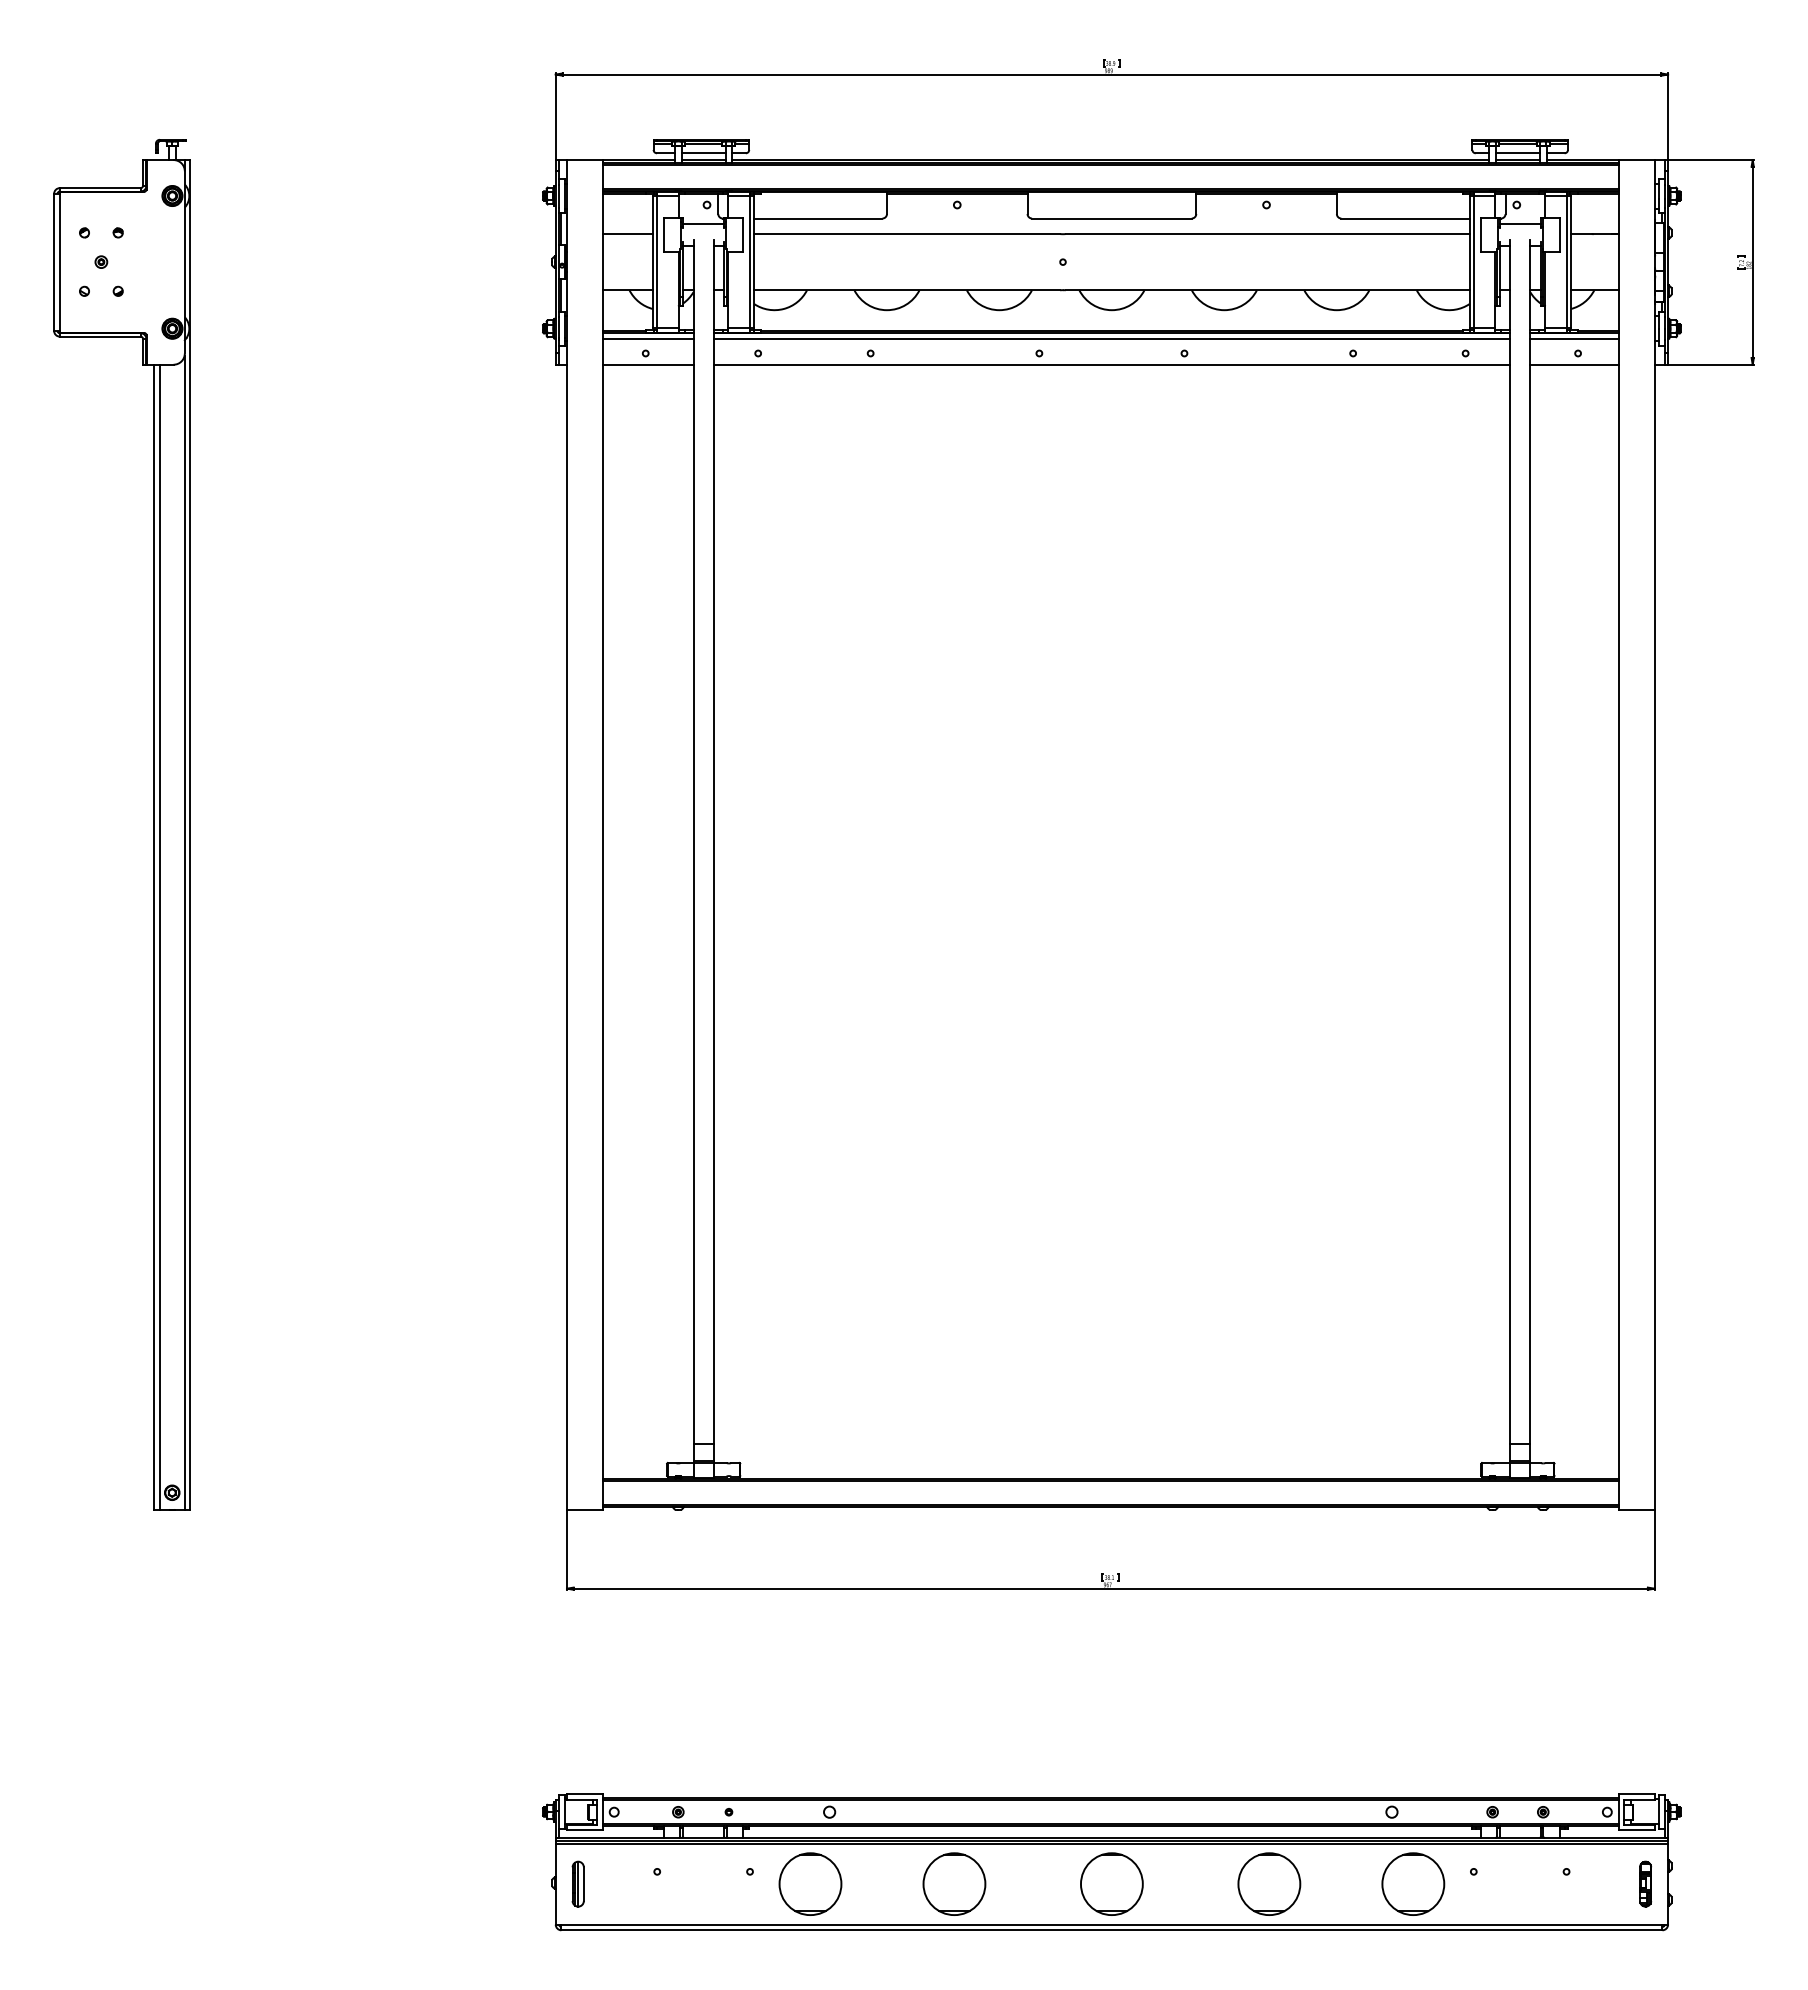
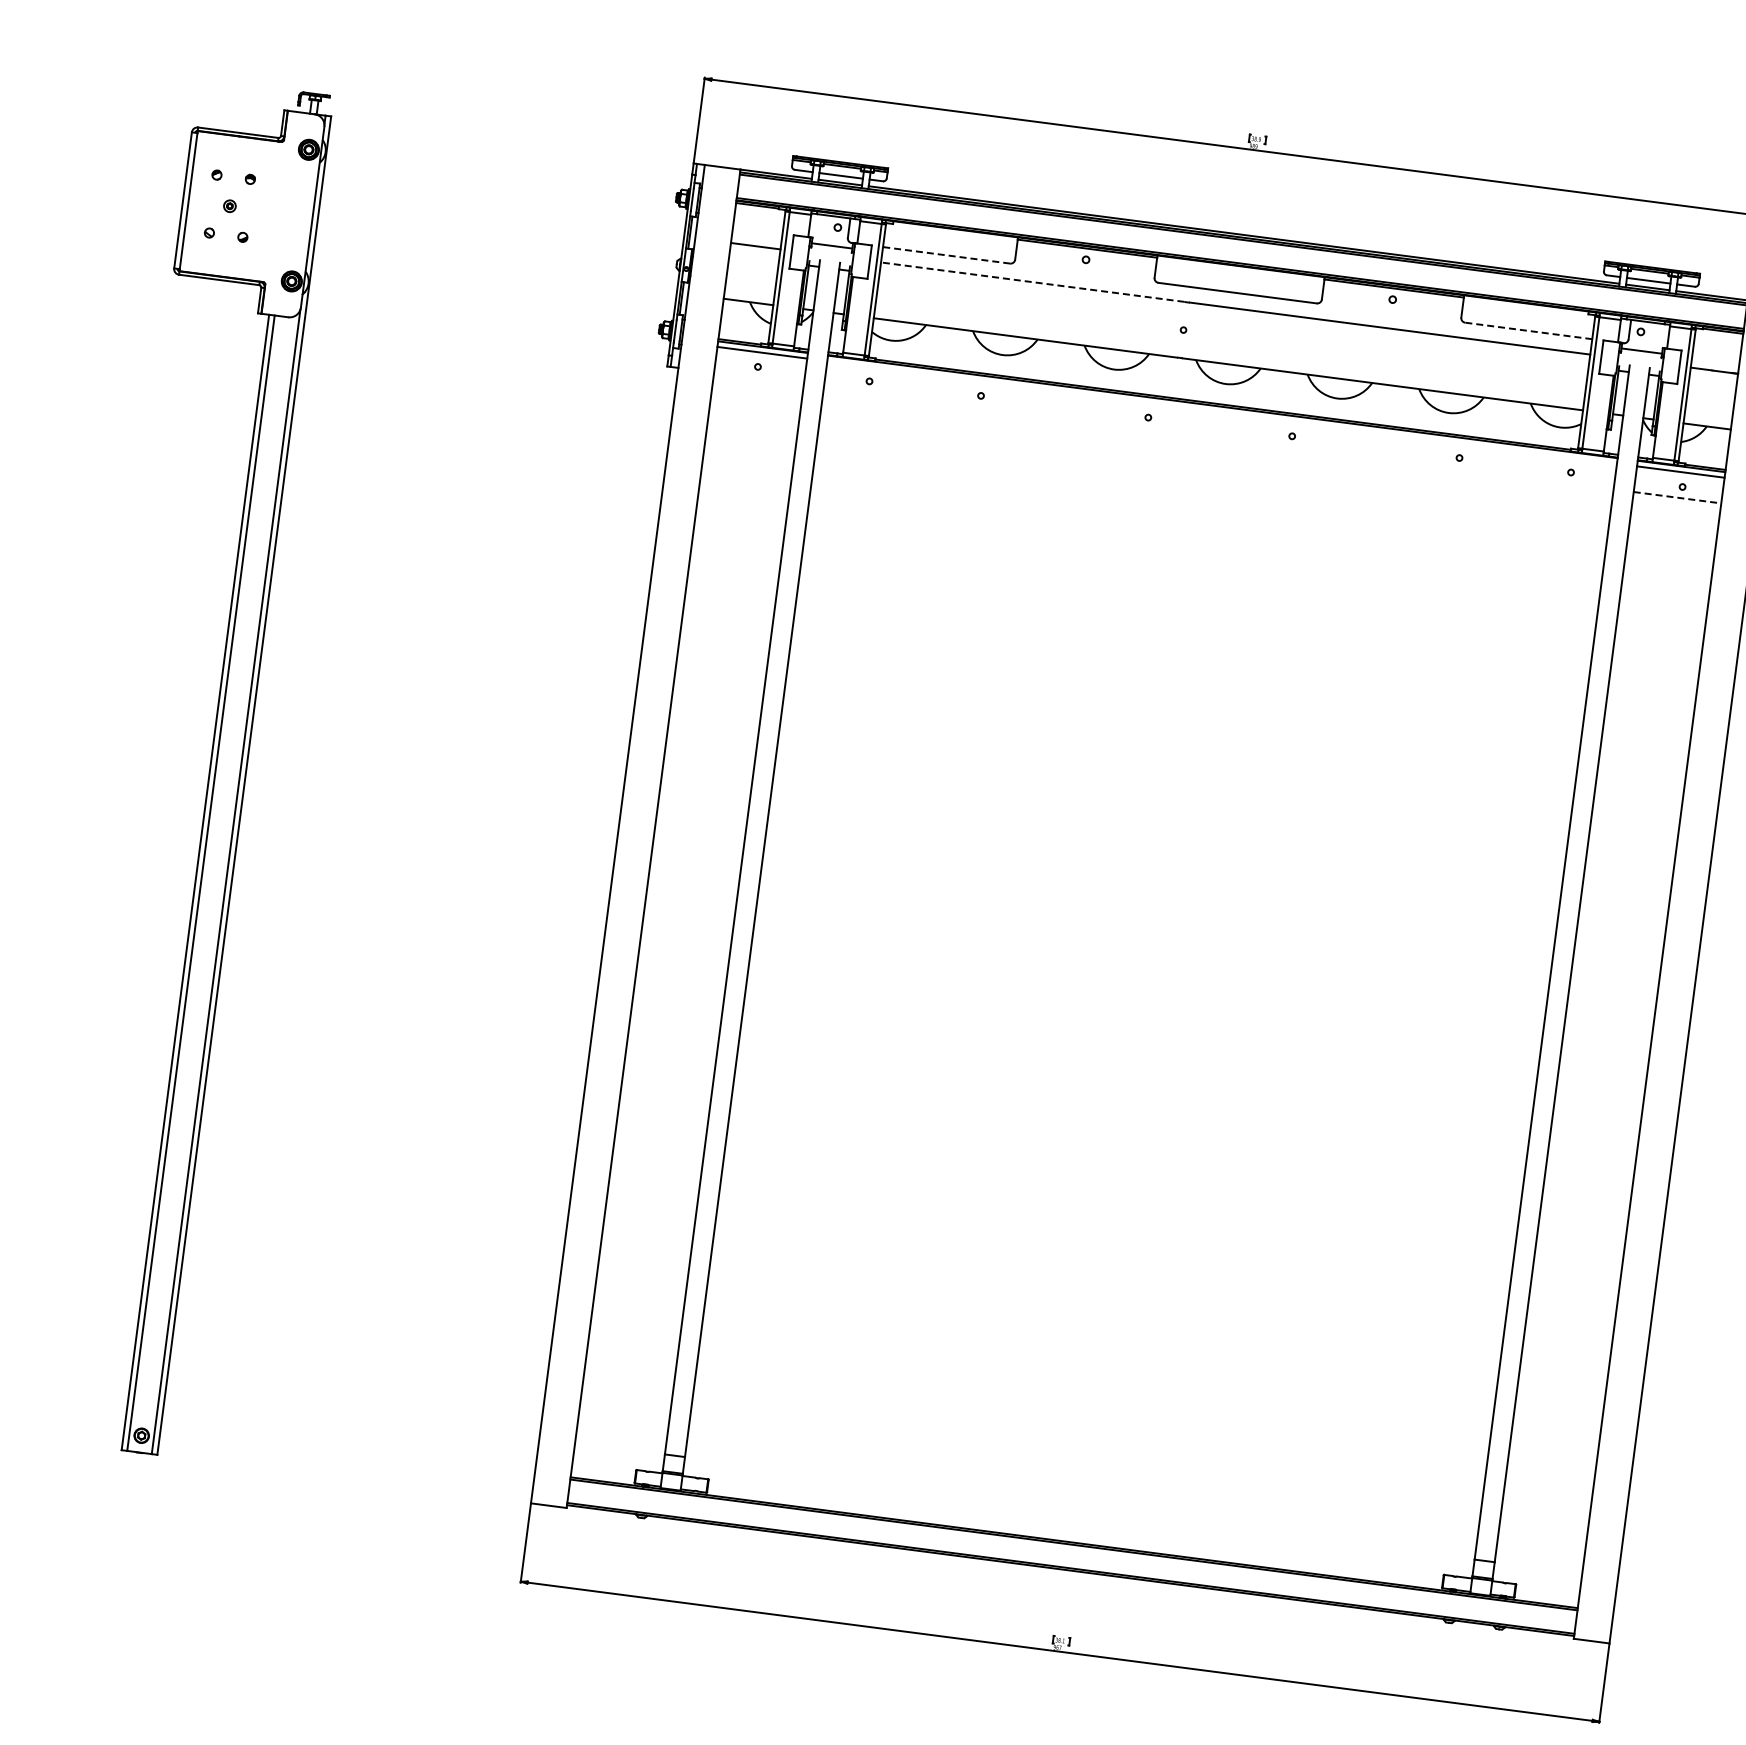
line: (817, 218) -> (945, 255), solid -> dashed
line: (1404, 218) -> (1527, 330), solid -> dashed
line: (907, 234) -> (1032, 282), solid -> dashed
line: (1111, 338) -> (1221, 412), removed
line: (647, 364) -> (758, 378), removed
line: (1111, 364) -> (1218, 437), removed
line: (1574, 364) -> (1677, 497), solid -> dashed

